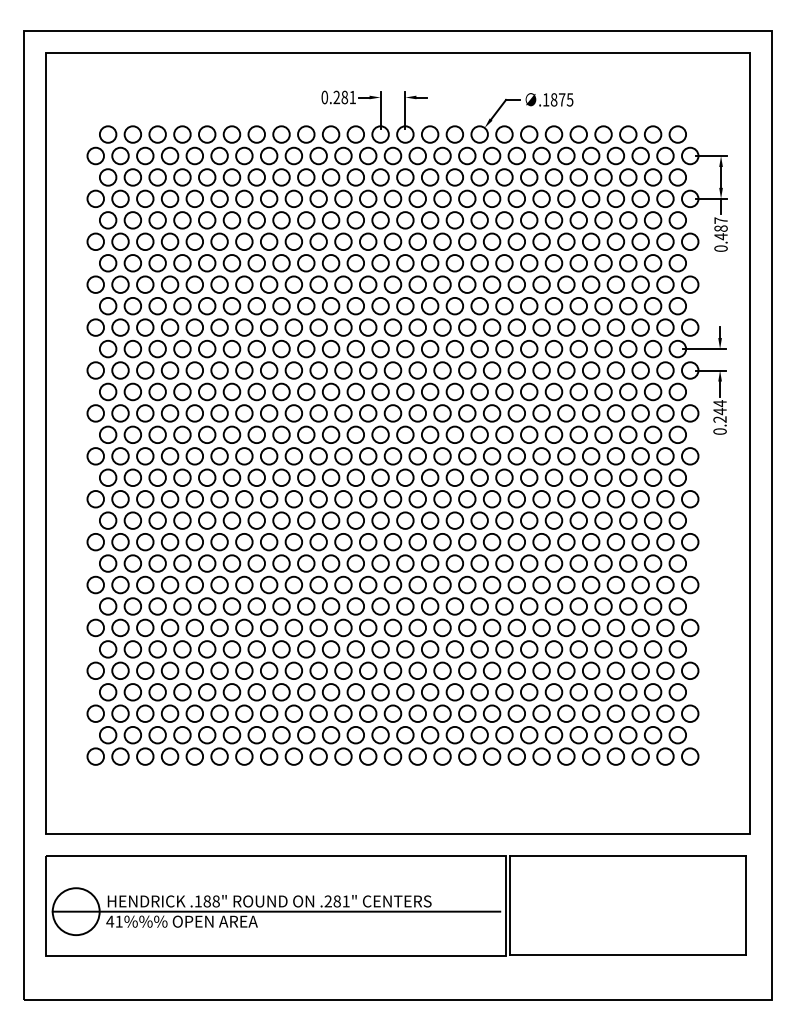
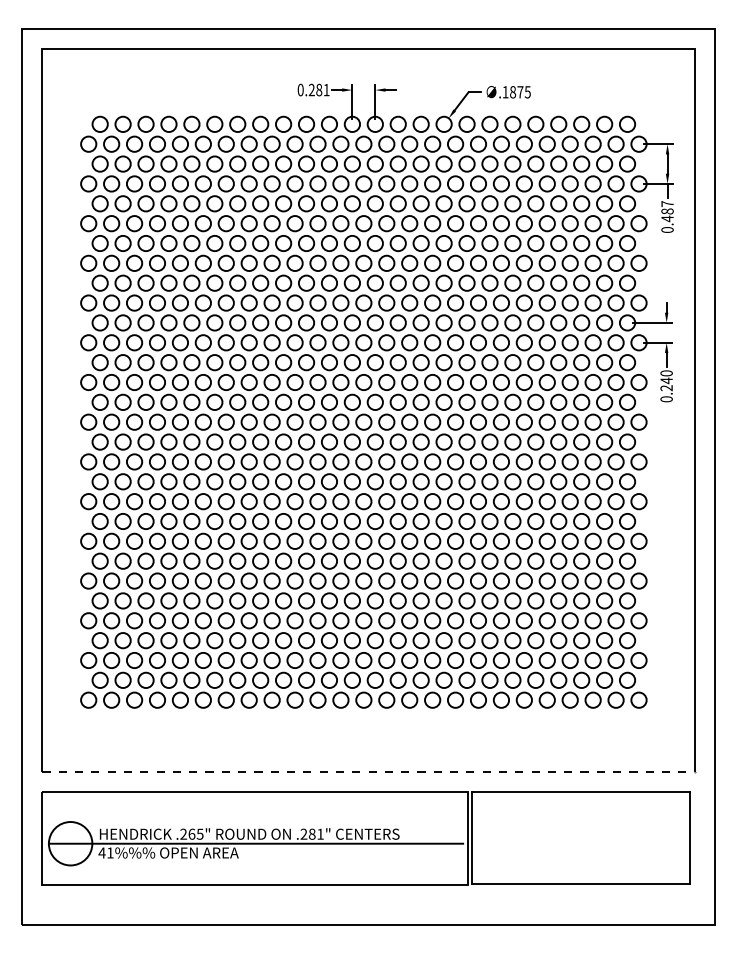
text: (719, 403) -> (666, 373), 0.244 -> 0.240
line: (398, 833) -> (368, 771), solid -> dashed
text: (206, 900) -> (191, 833), .188" -> .265"

